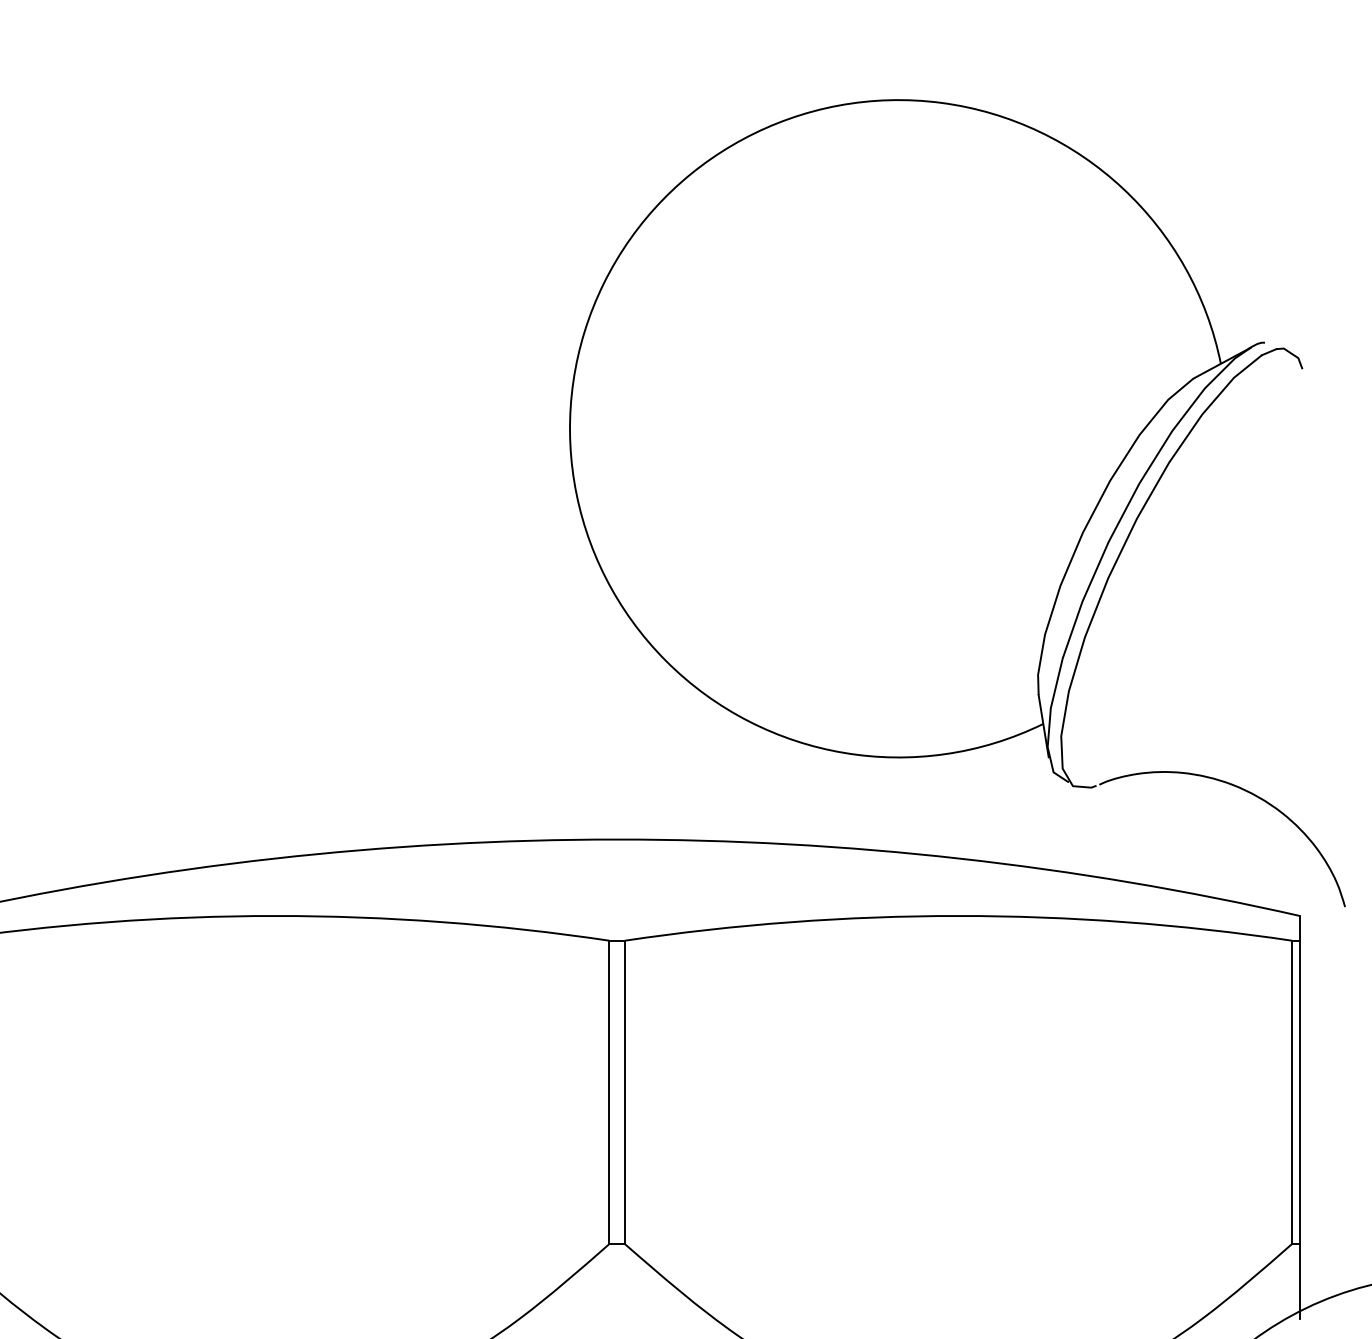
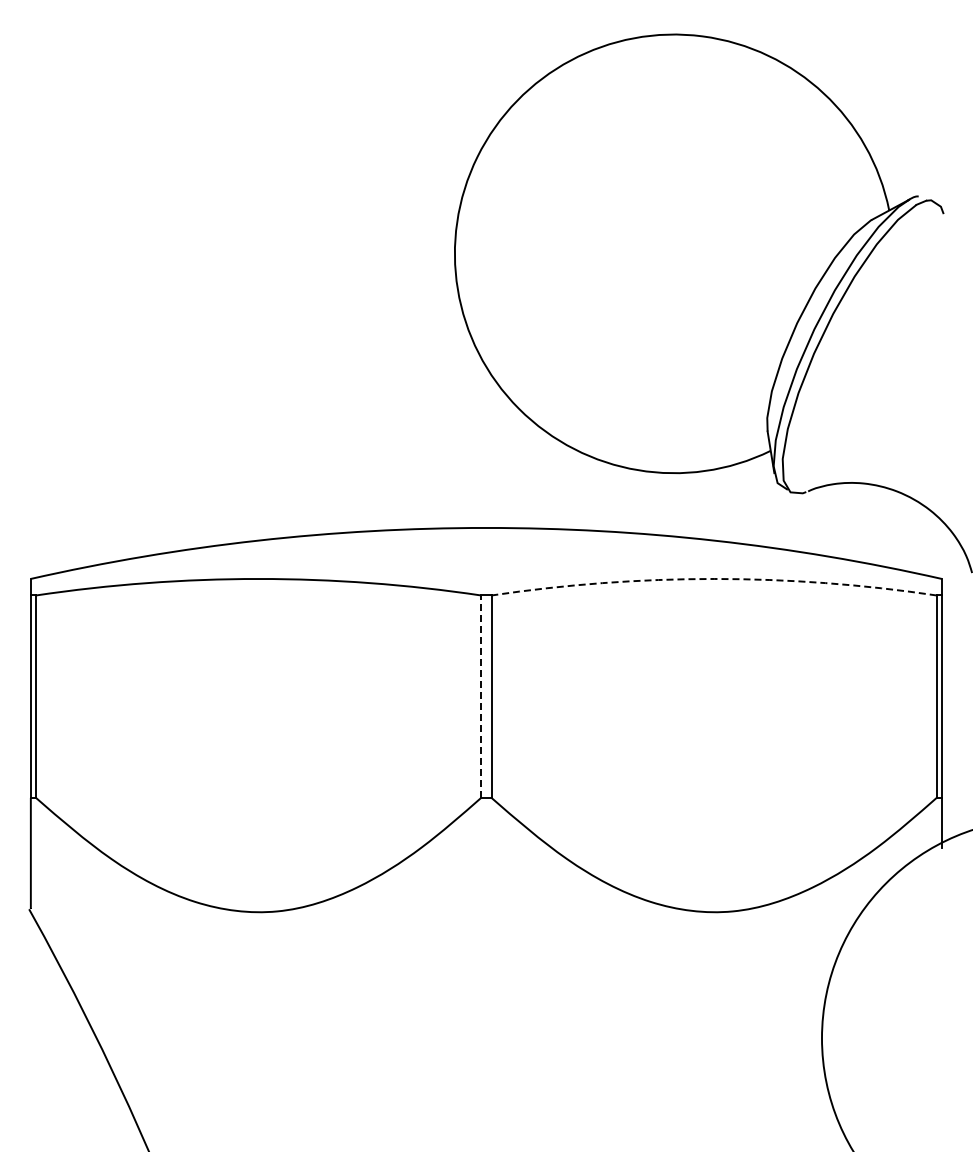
arc: (959, 915) -> (714, 578), solid -> dashed
line: (609, 1092) -> (481, 696), solid -> dashed

